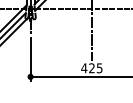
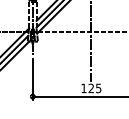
text: (83, 68) -> (83, 88), 425 -> 125

